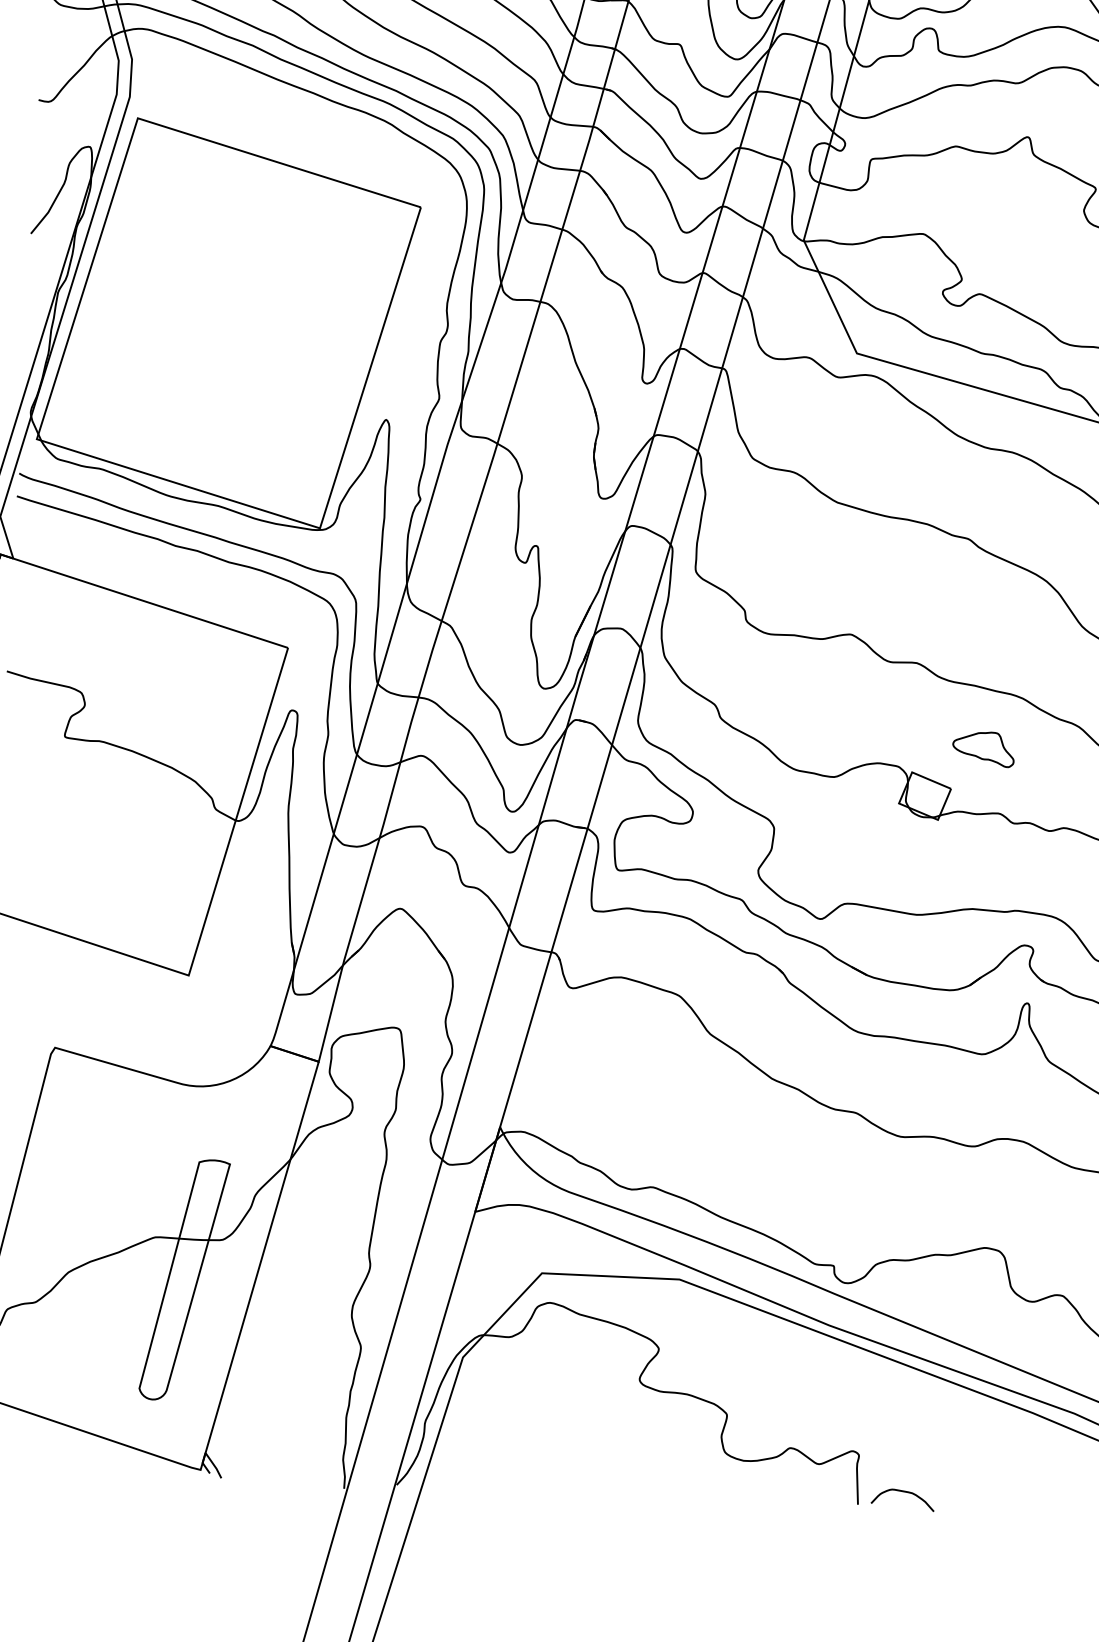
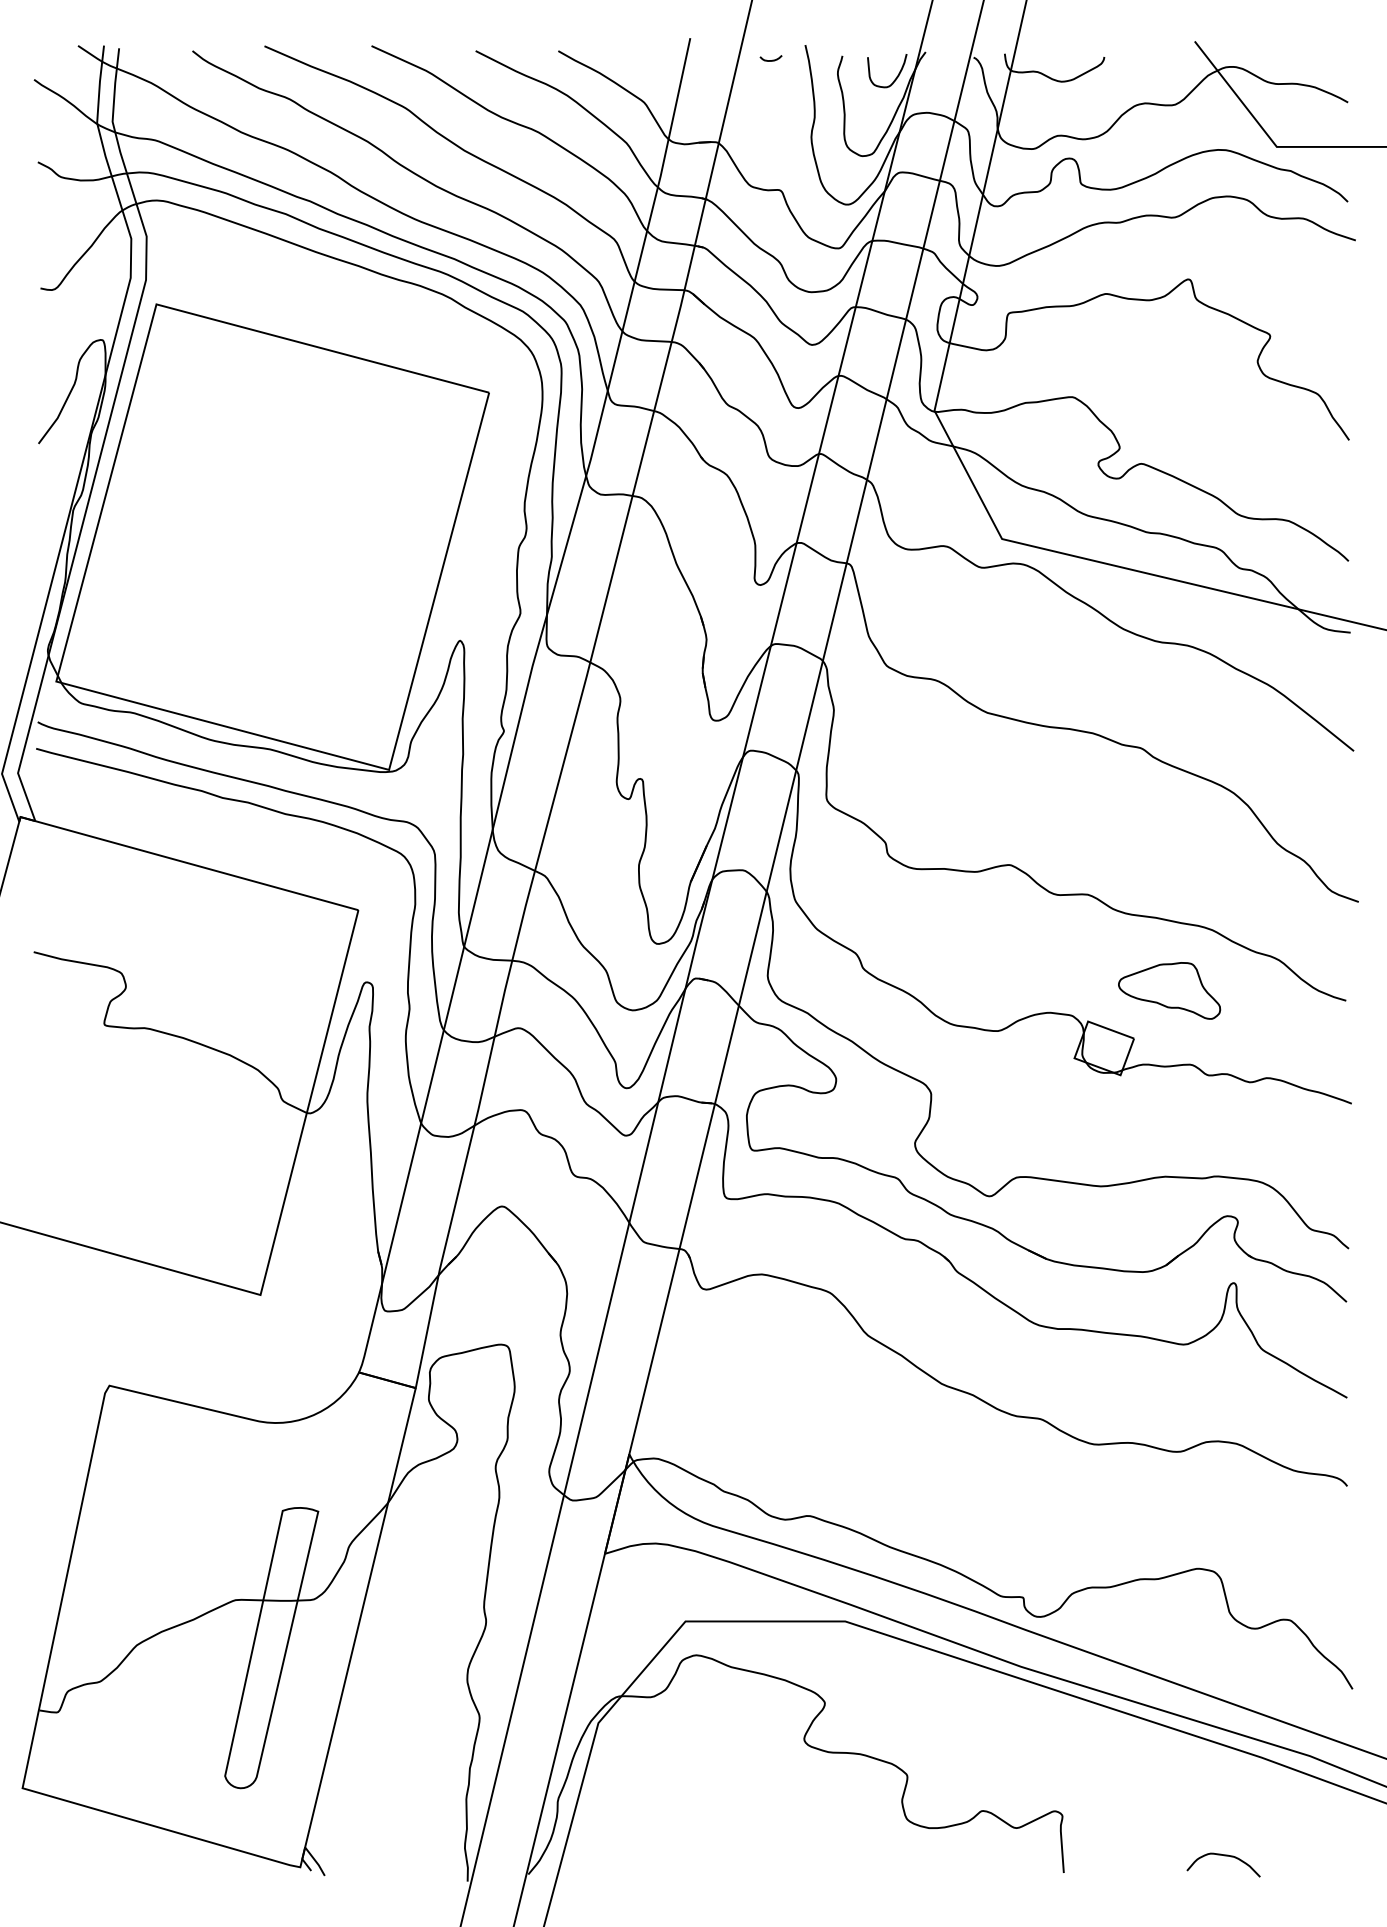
part: (983, 748) -> (1169, 990), size x1.43
curve: (903, 1492) -> (1224, 1856), moved

